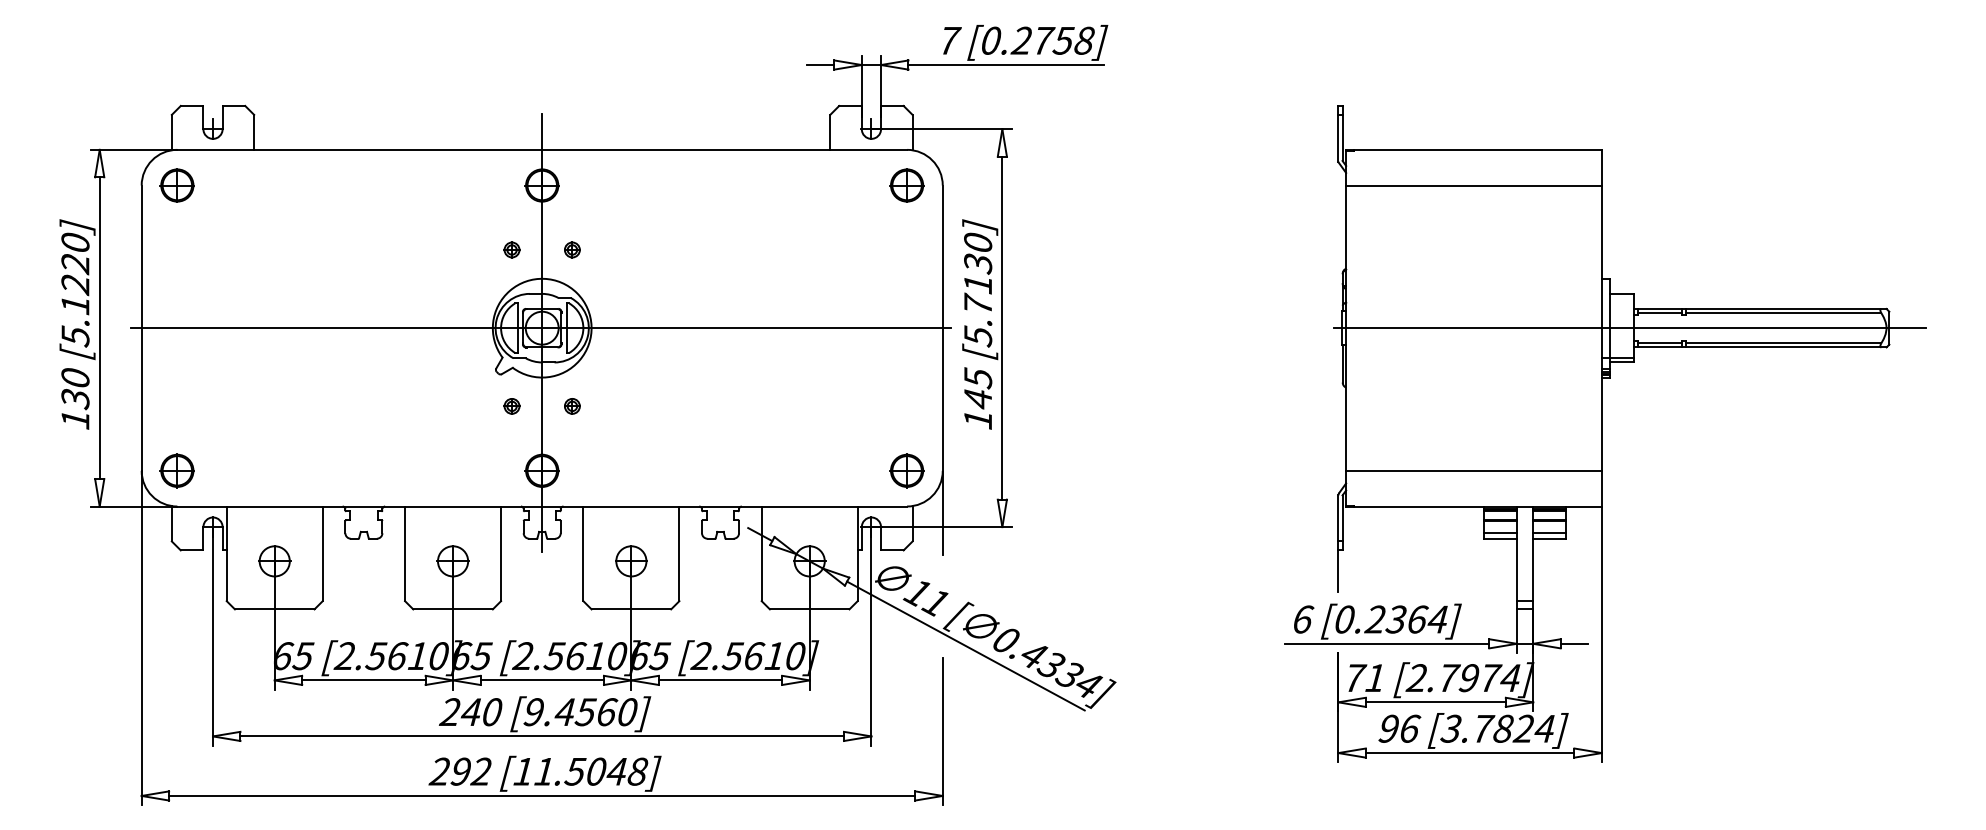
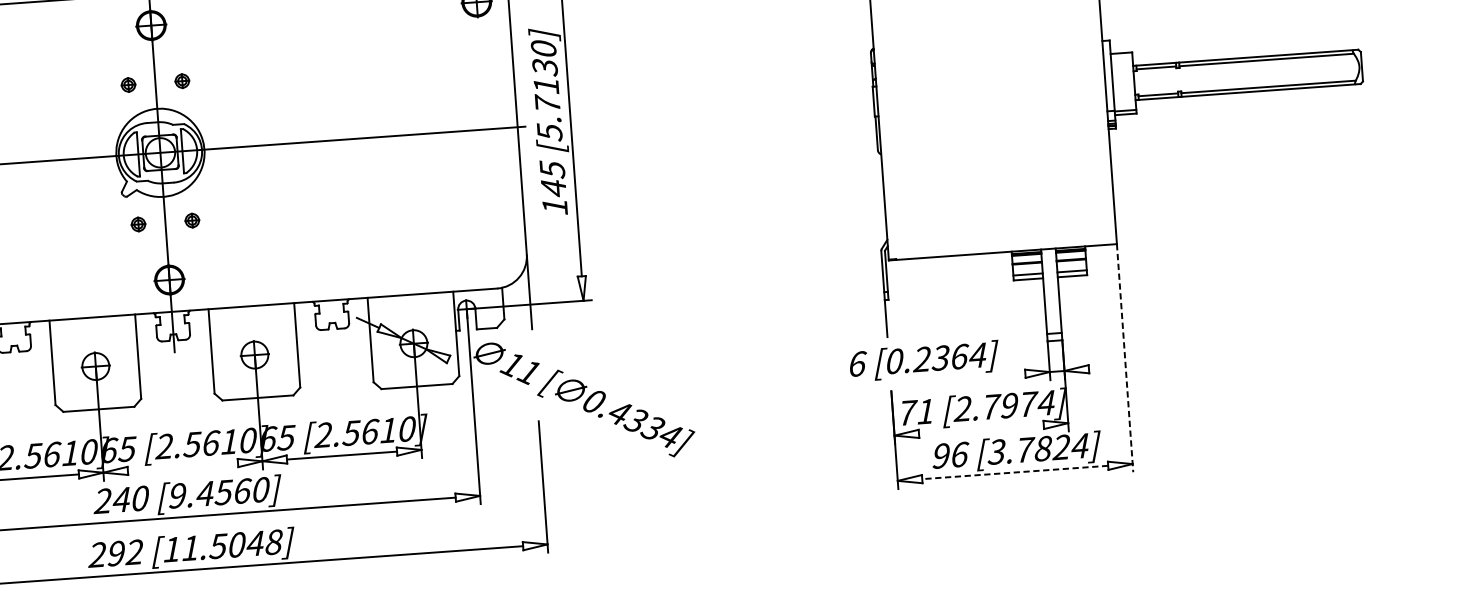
line: (1629, 328) -> (1130, 83), removed
part: (906, 470) -> (494, 256), removed
line: (1473, 470) -> (1000, 220), removed
line: (1601, 634) -> (1124, 358), solid -> dashed
line: (1387, 643) -> (934, 380), removed
line: (1574, 643) -> (1101, 368), removed
line: (965, 645) -> (558, 408), removed
line: (541, 680) -> (182, 467), removed
line: (1435, 702) -> (981, 429), removed
line: (1469, 753) -> (1014, 472), solid -> dashed

